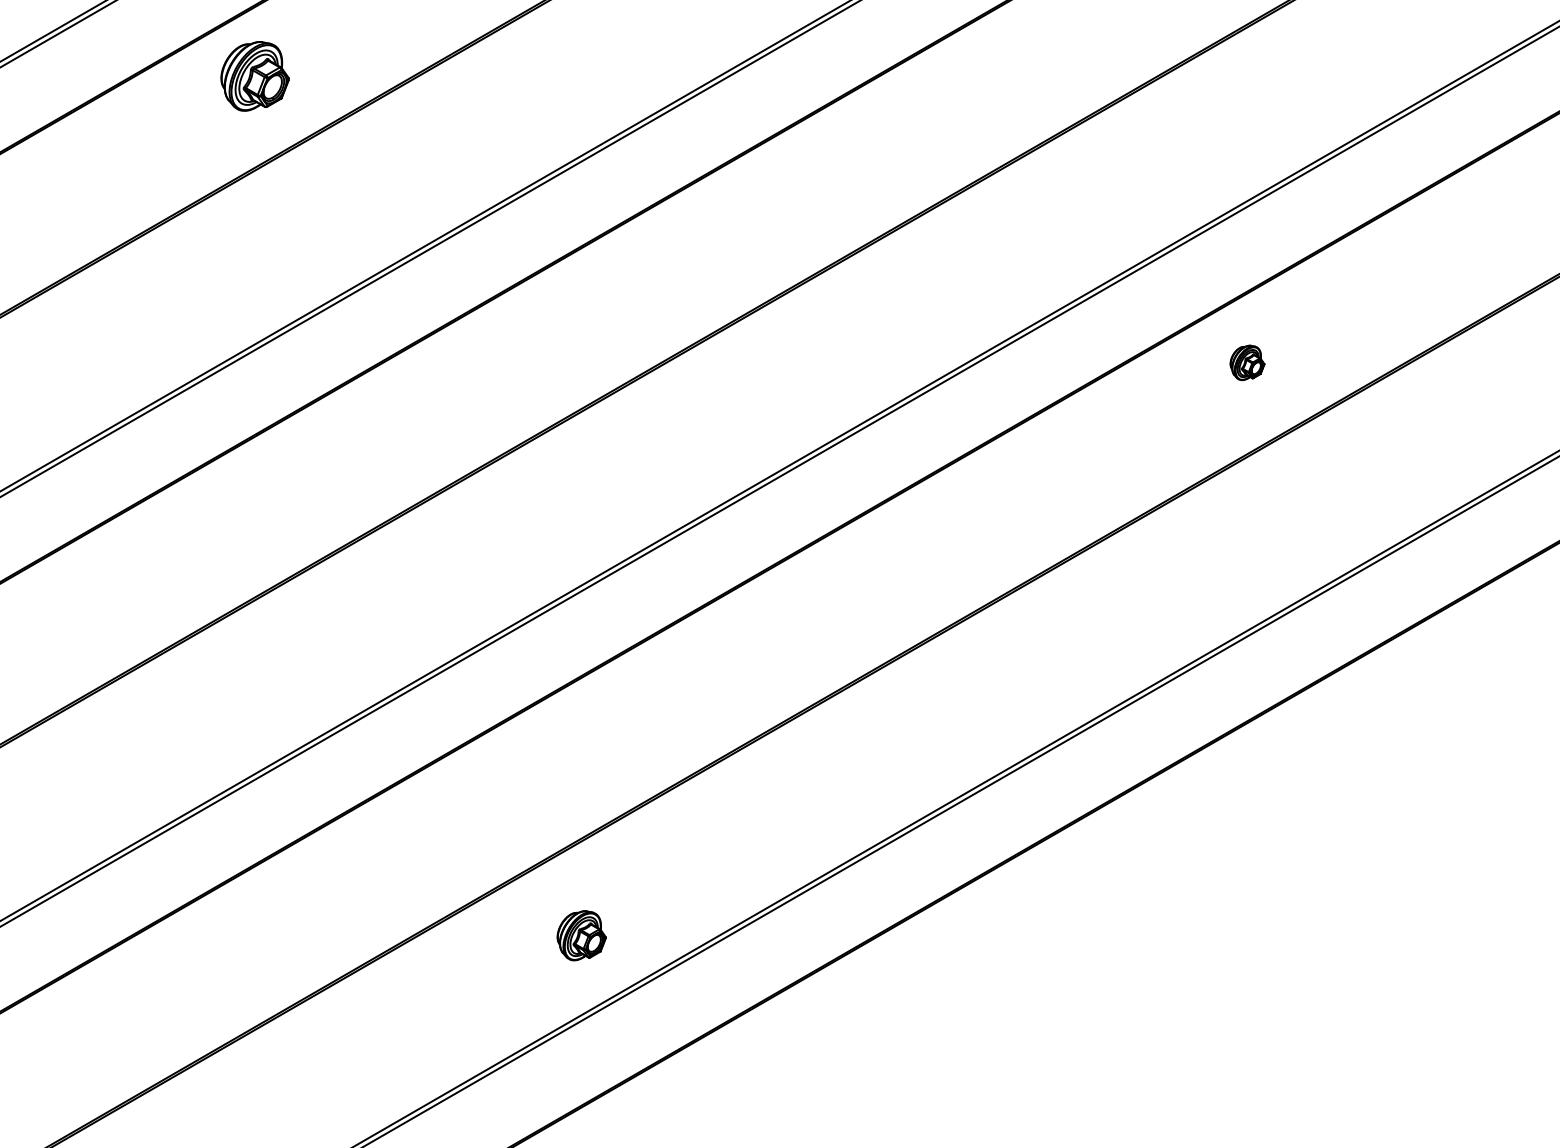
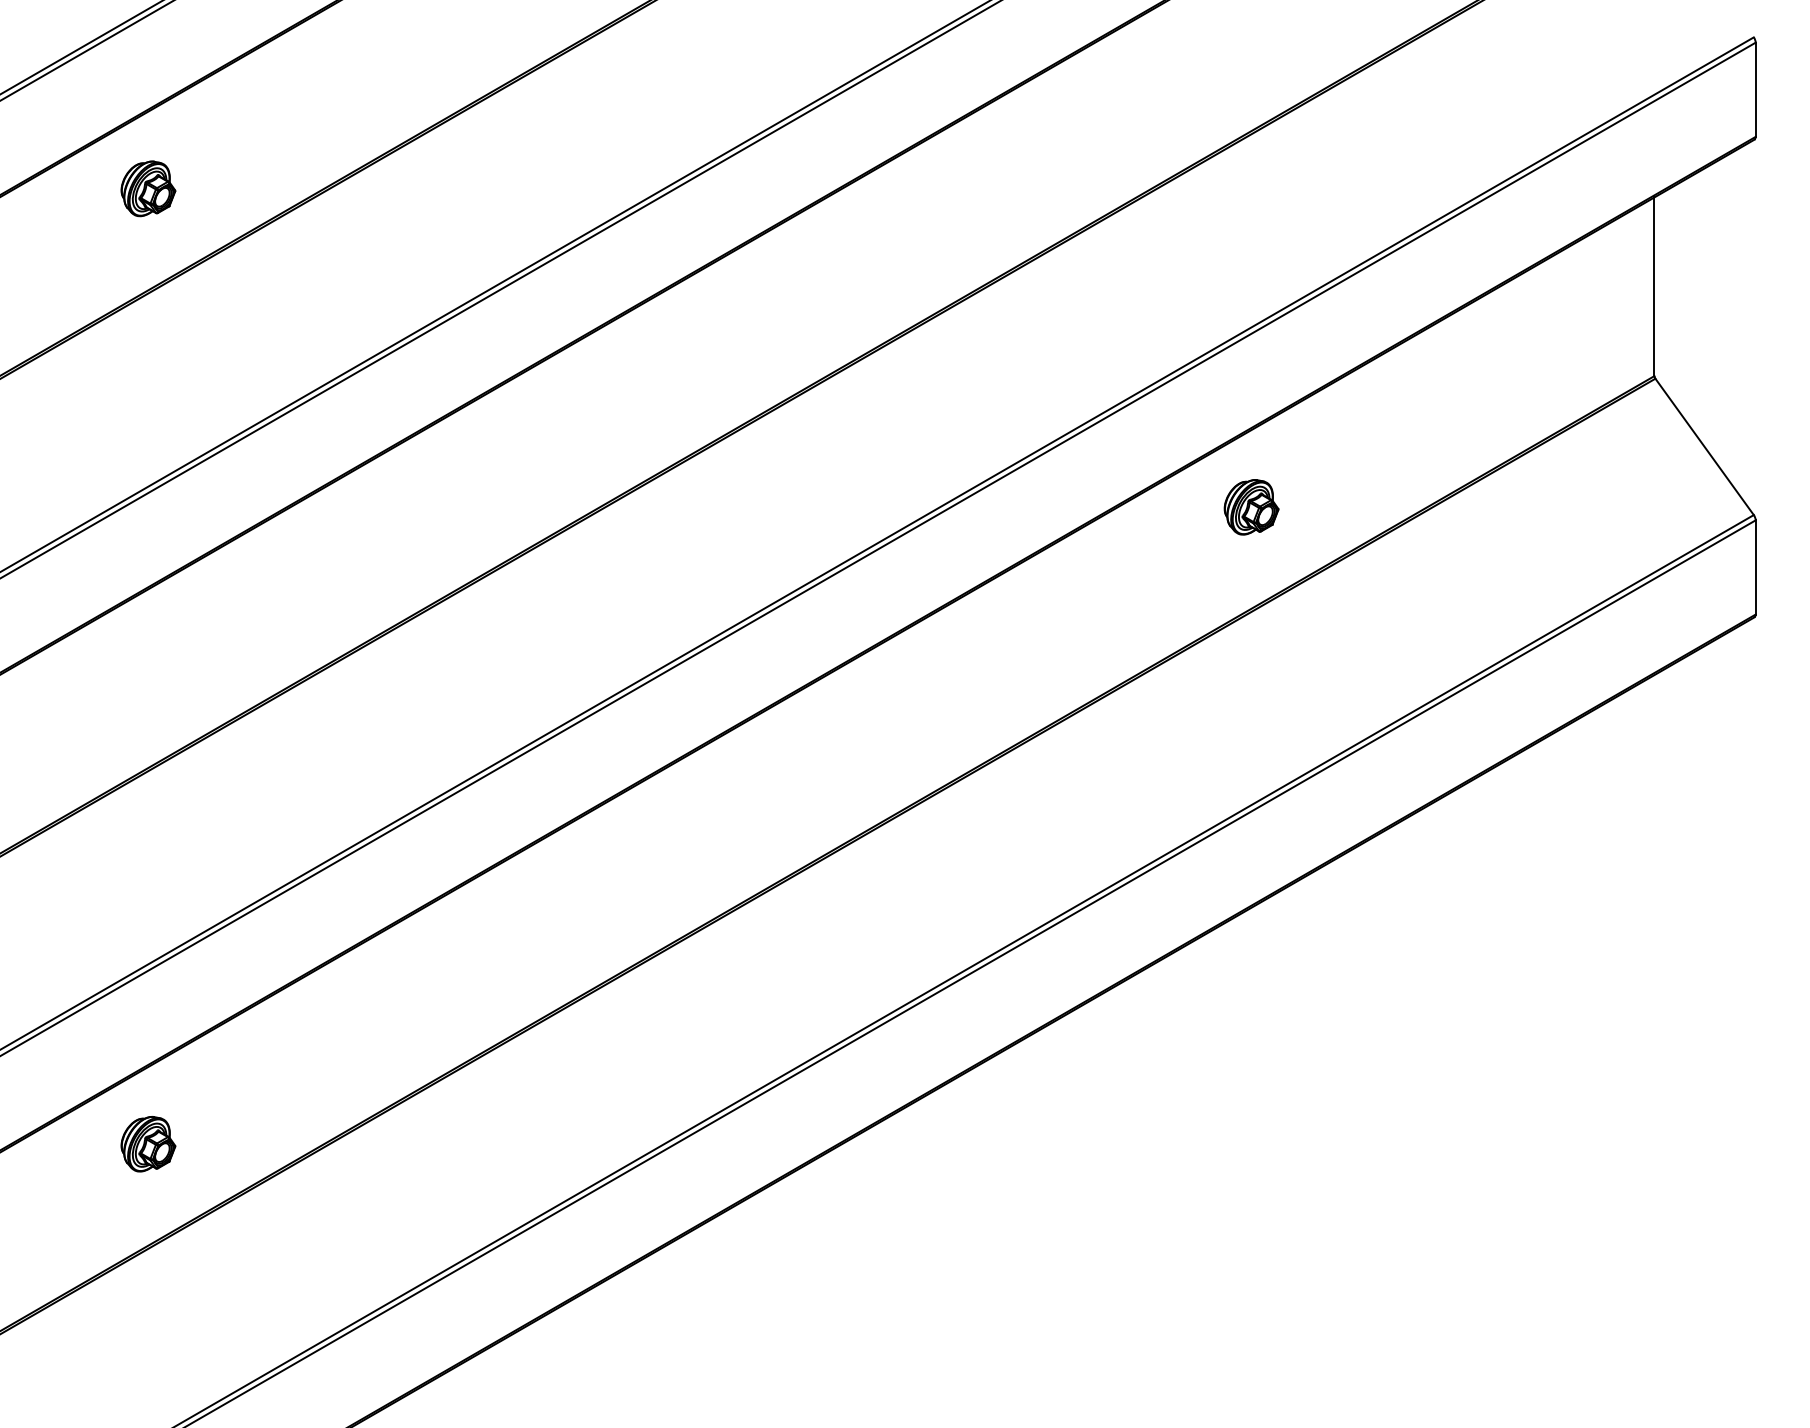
part: (255, 76) -> (148, 188), size x0.71
part: (1247, 363) -> (1251, 507), size x1.43
part: (581, 936) -> (148, 1144), moved

